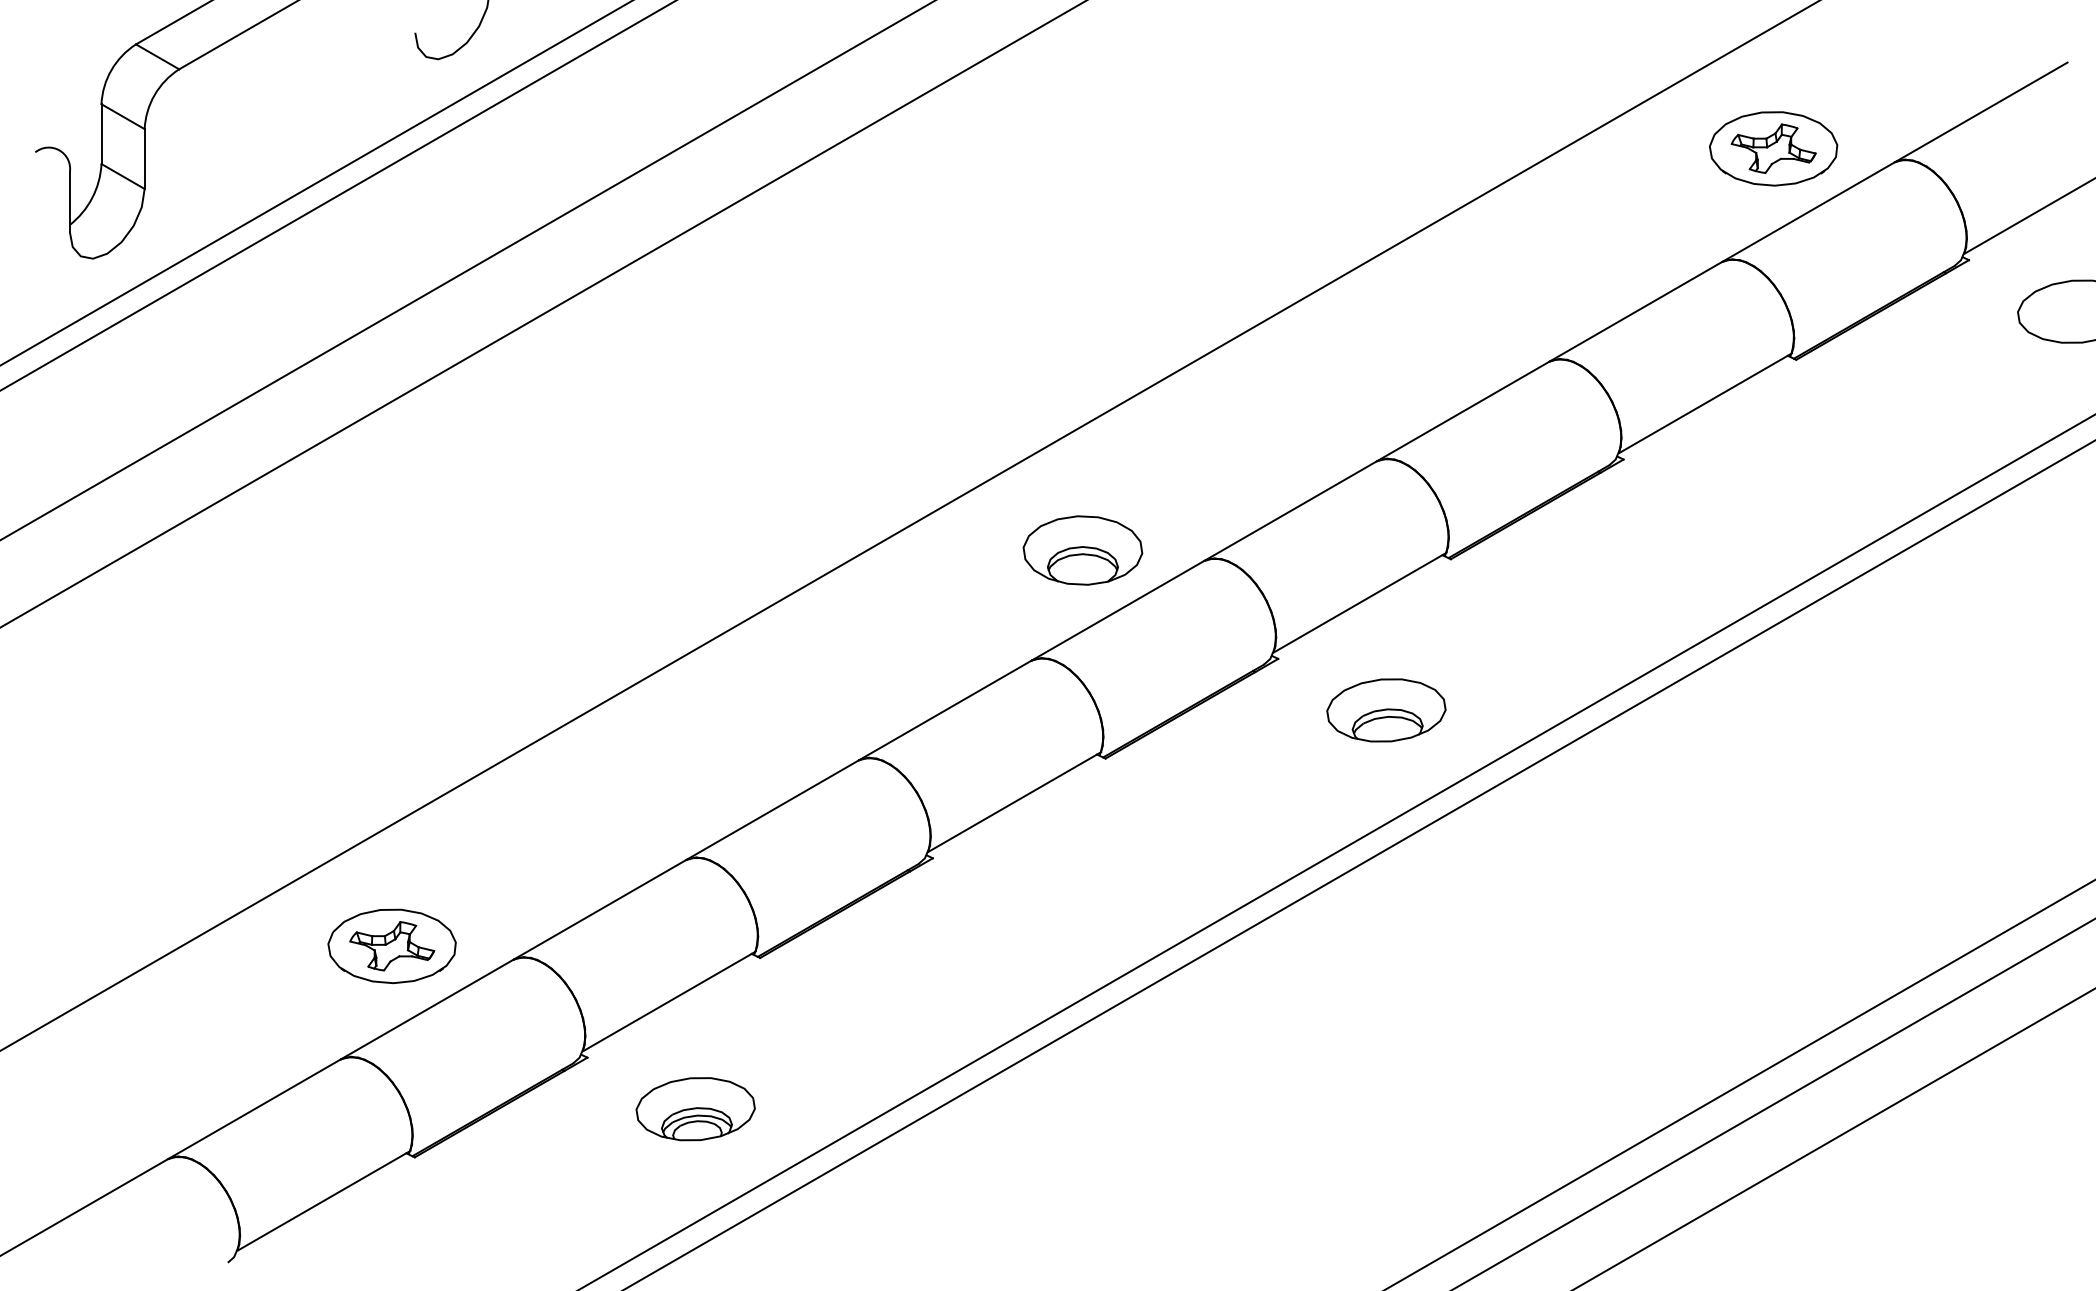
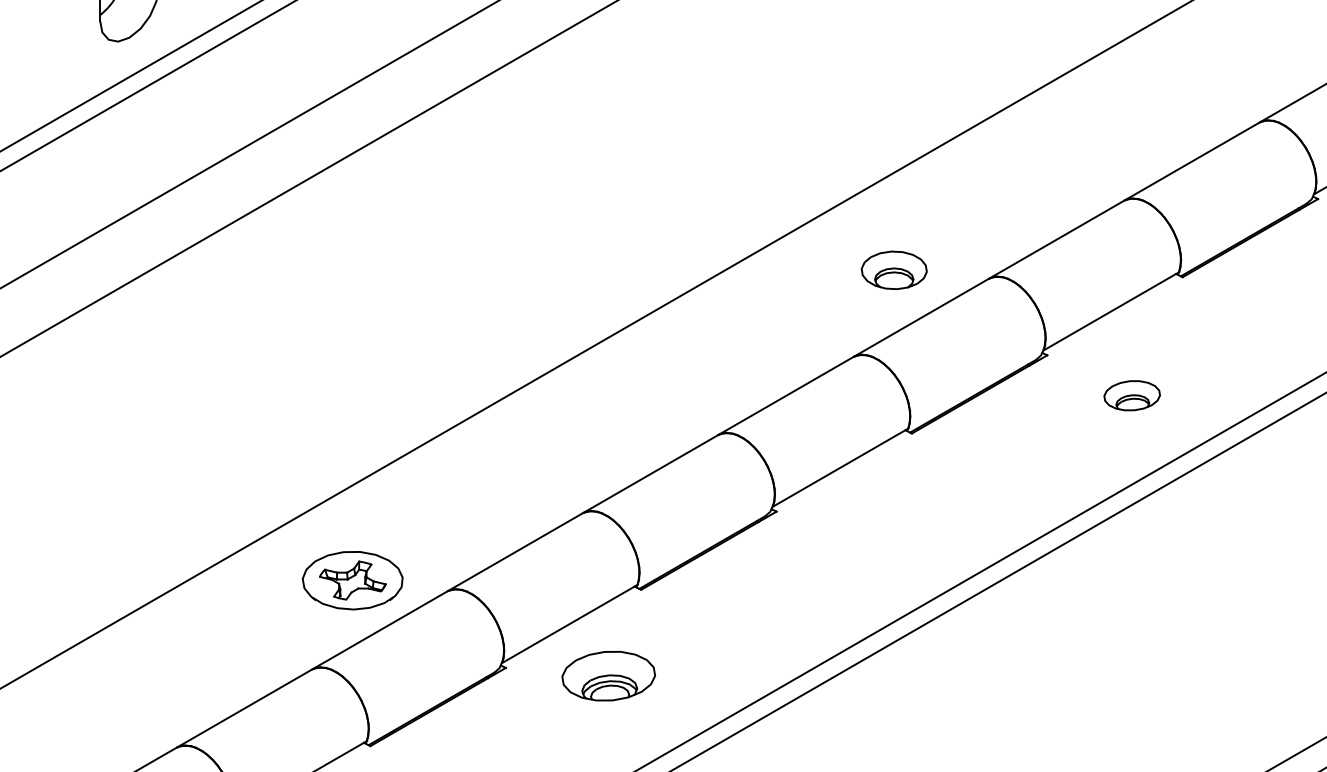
part: (1082, 550) -> (893, 270), size x0.7
part: (1386, 710) -> (1132, 395), size x0.6
part: (695, 1109) -> (608, 676), moved

